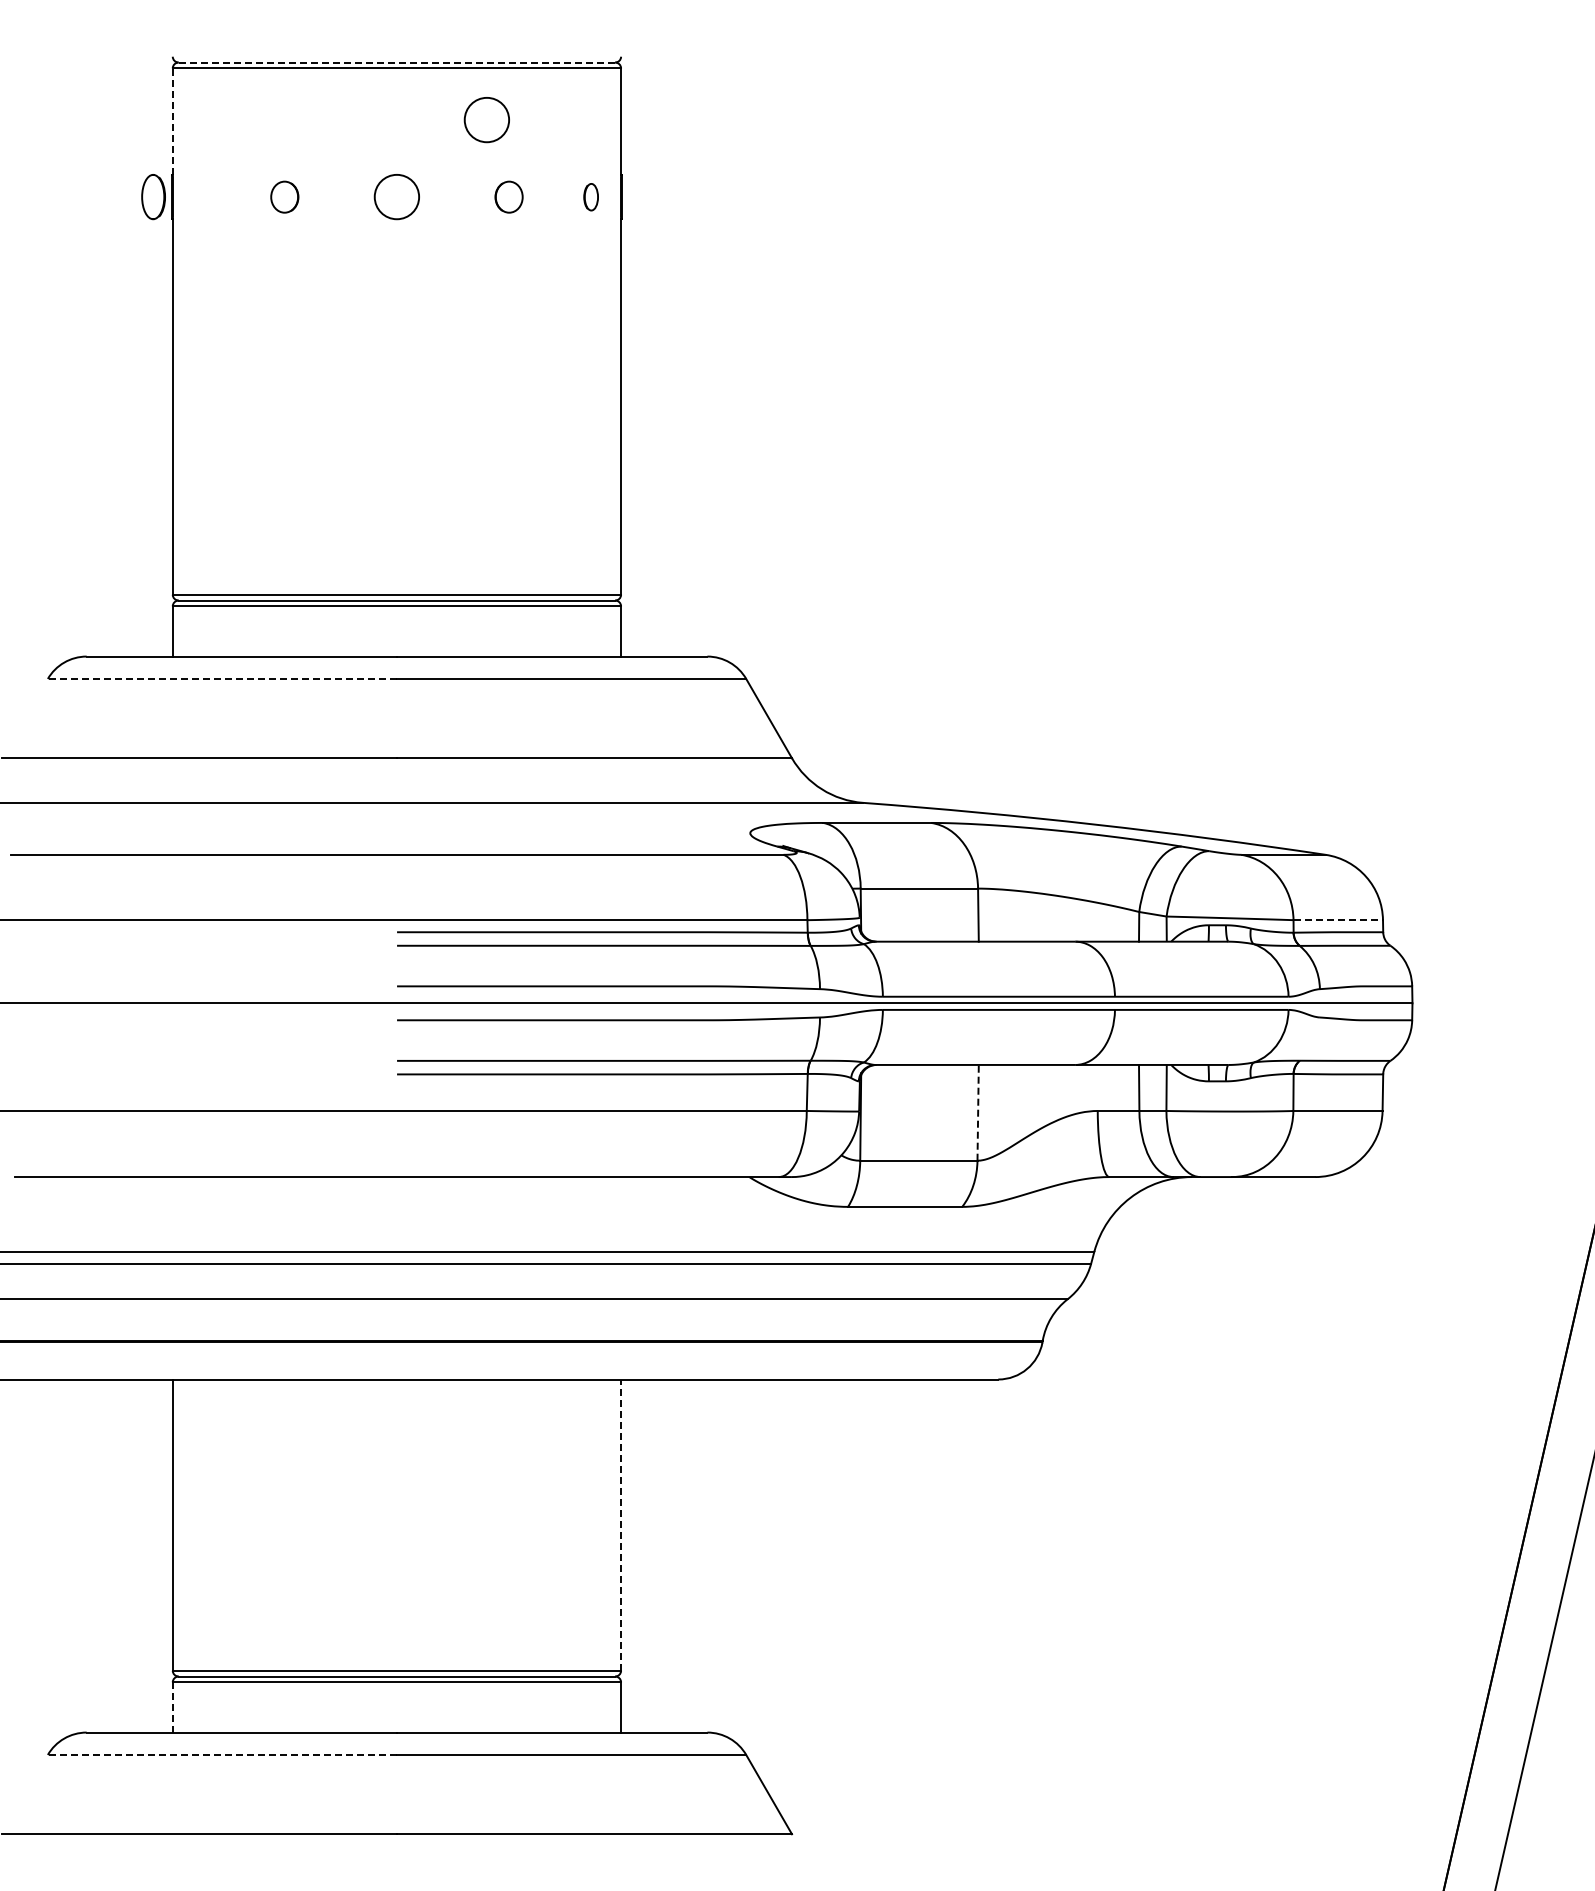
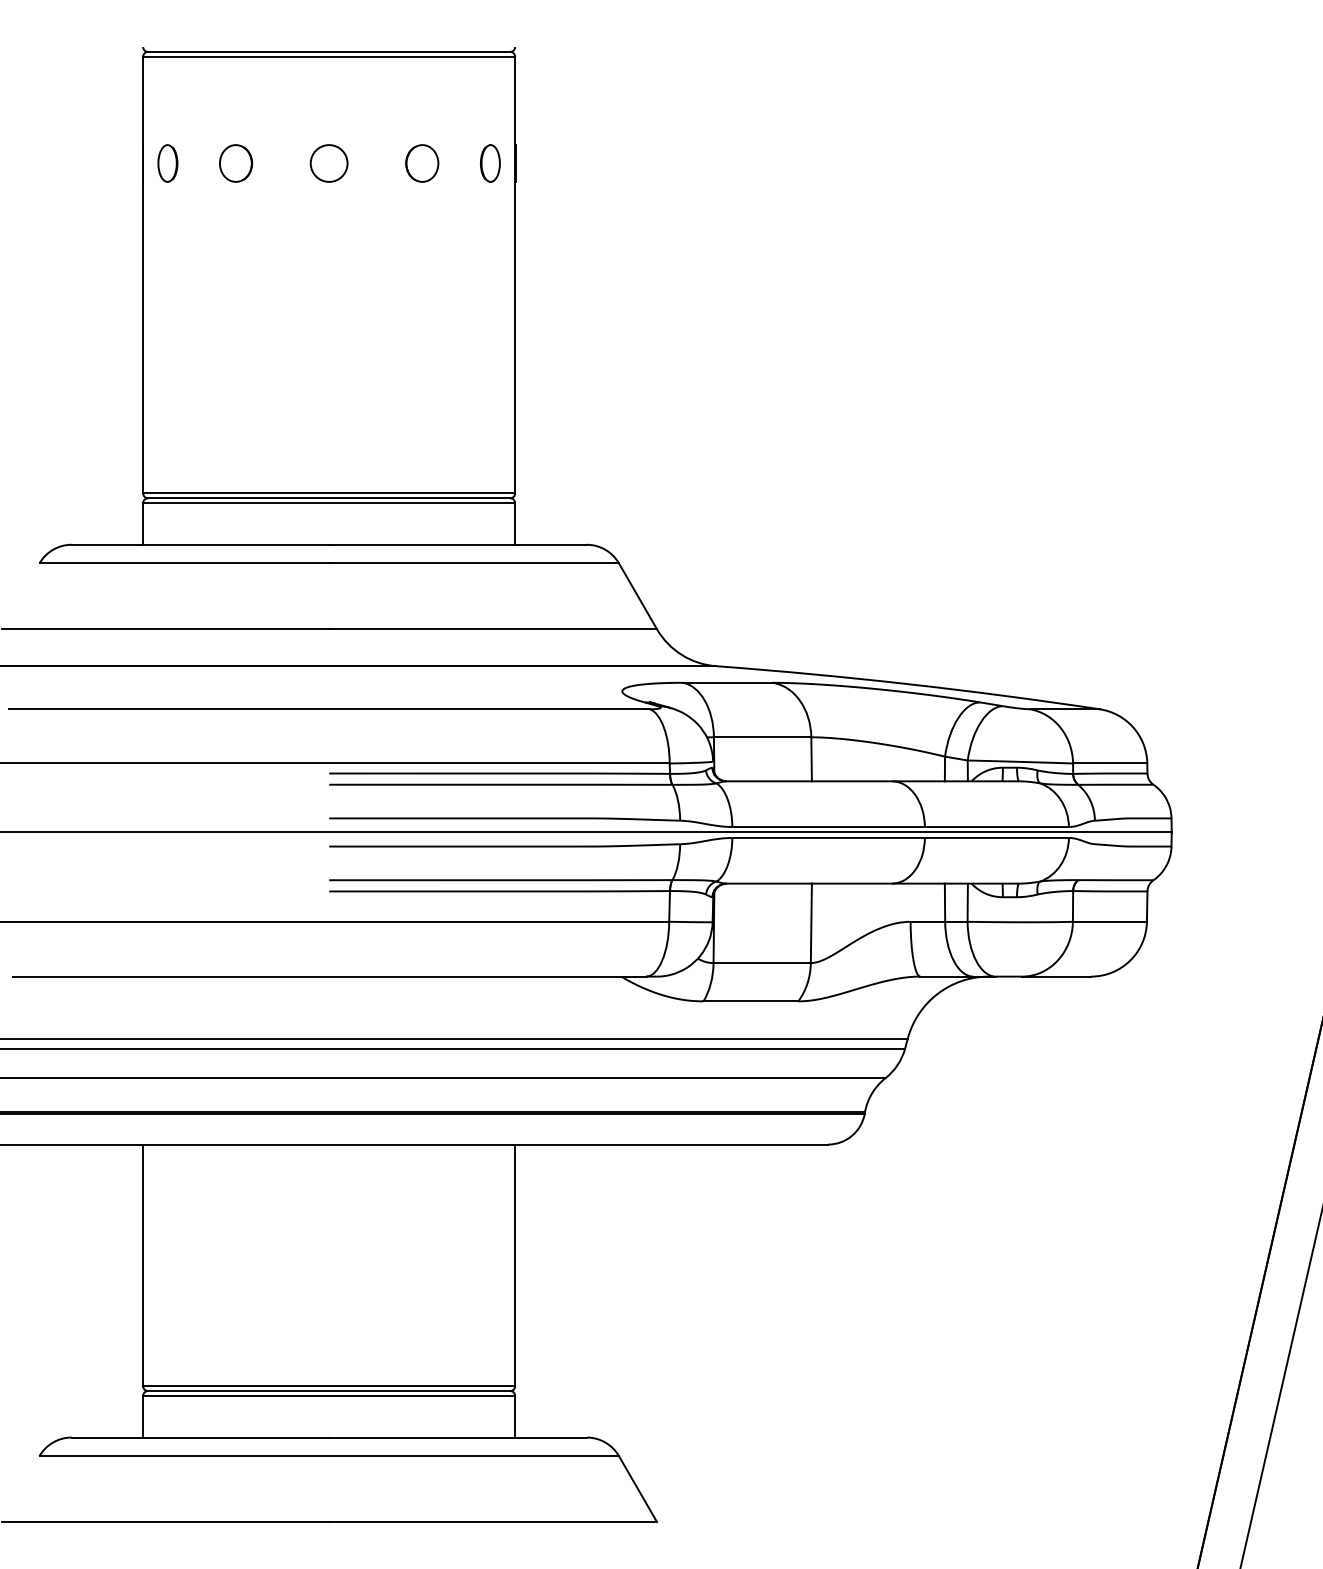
line: (396, 62) -> (328, 51), dashed -> solid
circle: (486, 120) -> (403, 99), removed
line: (172, 121) -> (142, 100), dashed -> solid
part: (153, 197) -> (167, 163), moved
part: (284, 197) -> (235, 163), size x1.43
part: (508, 197) -> (421, 163), size x1.43
part: (590, 197) -> (489, 163), size x1.67
line: (222, 678) -> (184, 562), dashed -> solid
line: (1338, 920) -> (1110, 763), dashed -> solid
line: (978, 1112) -> (811, 923), dashed -> solid
line: (621, 1525) -> (515, 1265), dashed -> solid
line: (172, 1706) -> (142, 1415), dashed -> solid
line: (222, 1754) -> (184, 1455), dashed -> solid

